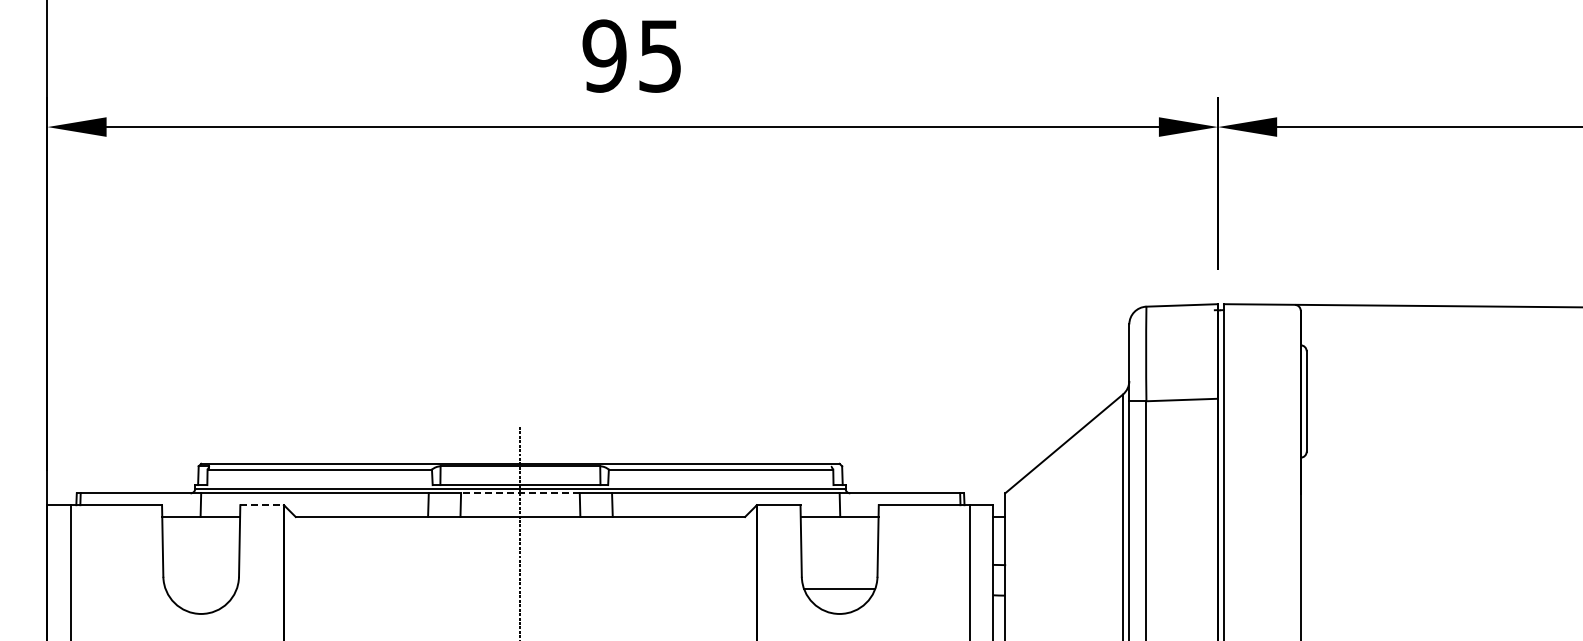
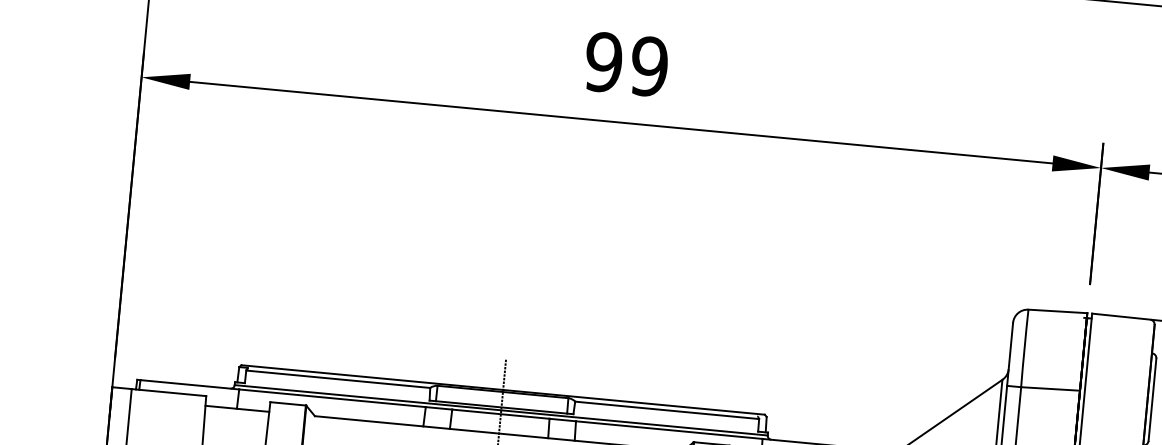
text: (660, 55) -> (649, 66), 95 -> 99
line: (519, 493) -> (500, 414), dashed -> solid
line: (261, 505) -> (287, 404), dashed -> solid

